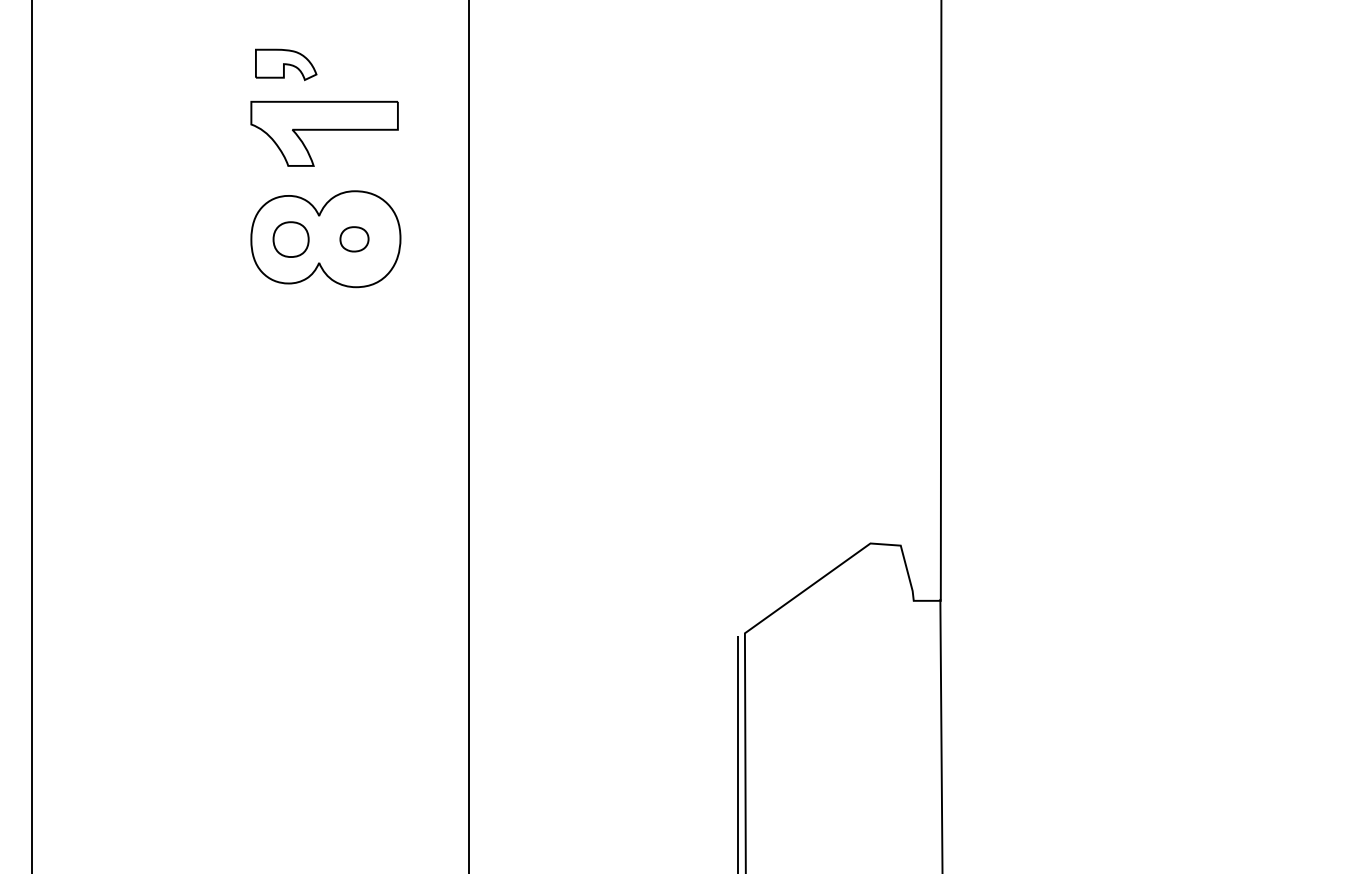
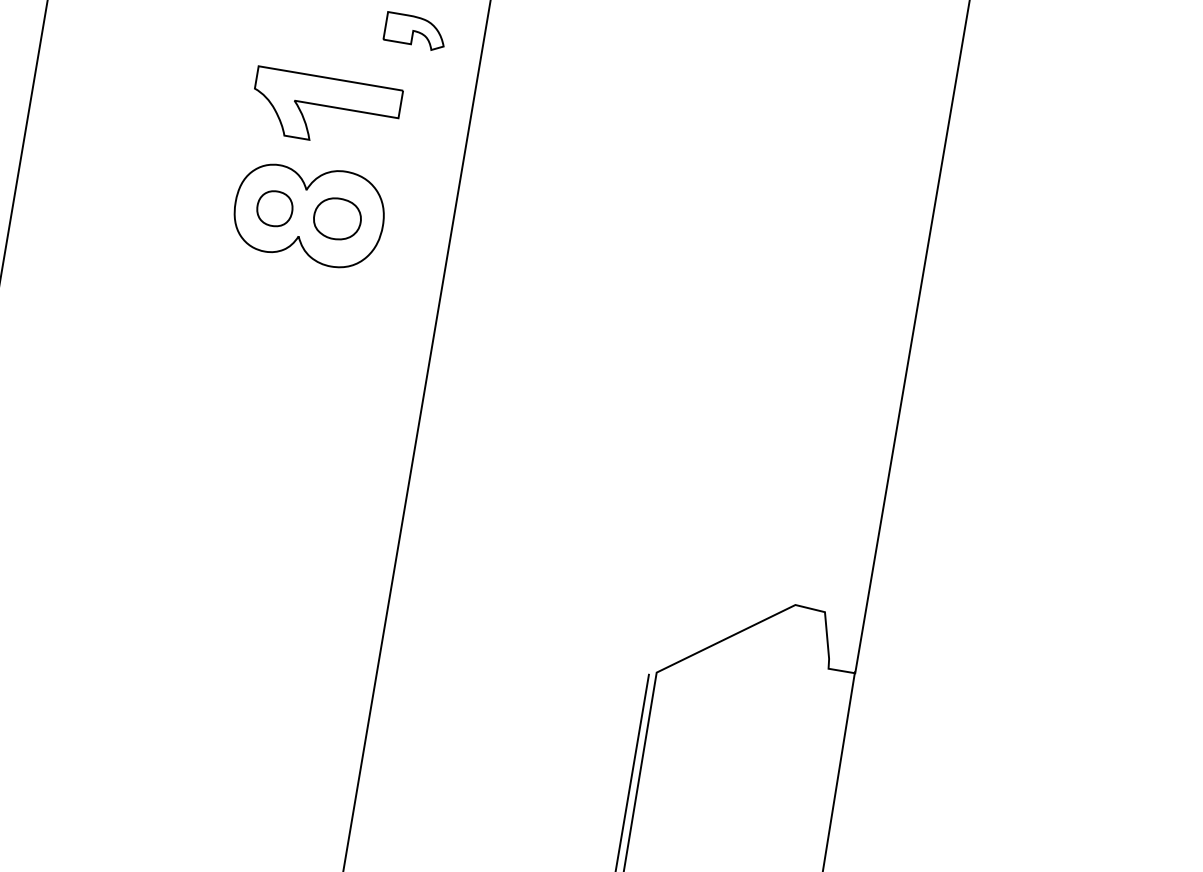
part: (286, 64) -> (415, 31), moved
part: (354, 239) -> (337, 219), size x1.67

